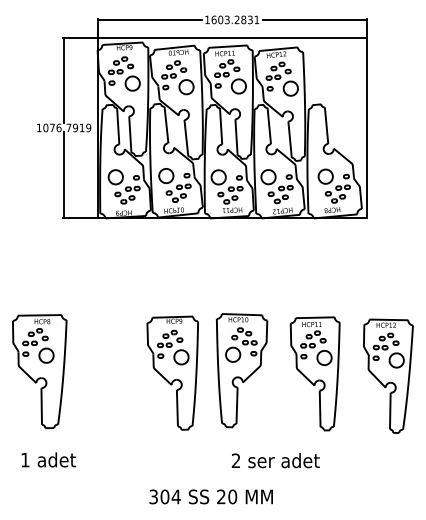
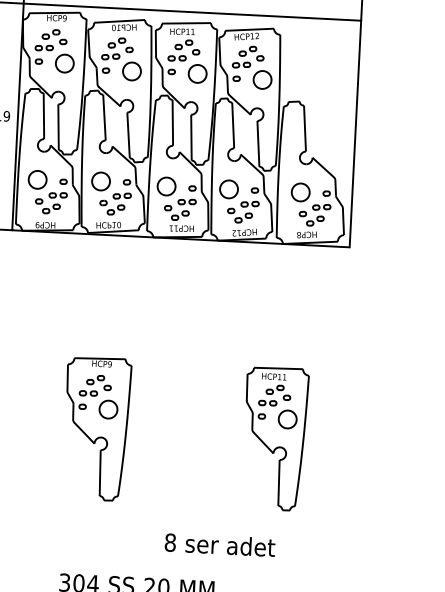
part: (242, 370) -> (184, 429), removed
part: (388, 375) -> (366, 445), removed
text: (235, 460) -> (169, 542), 2 -> 8

